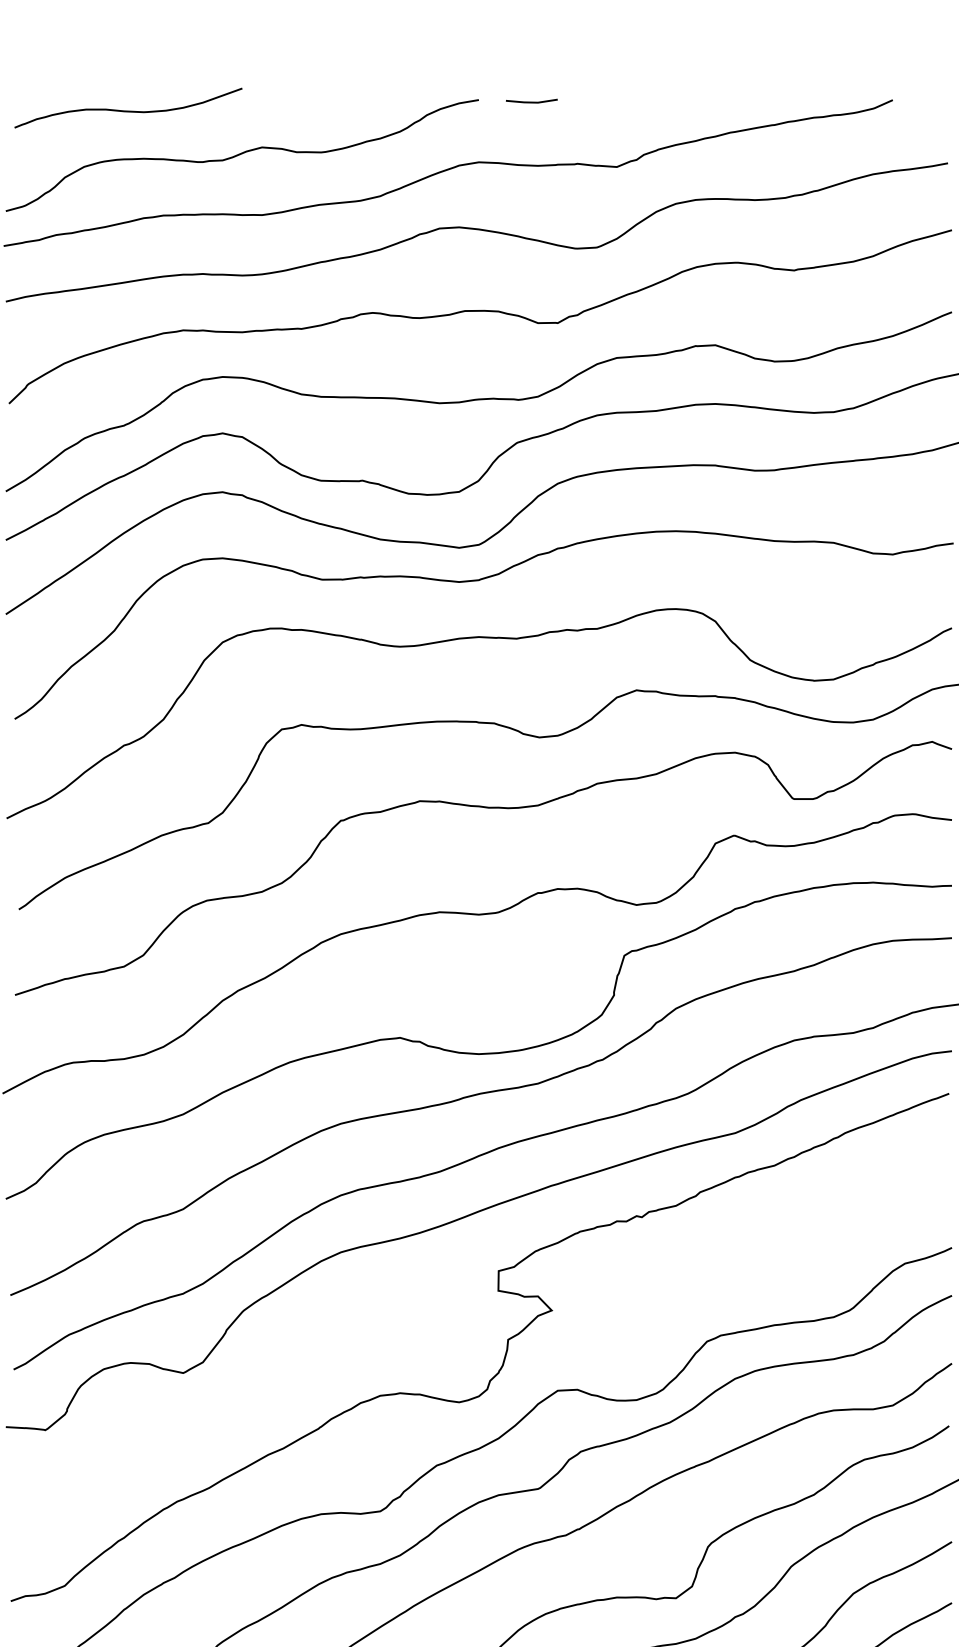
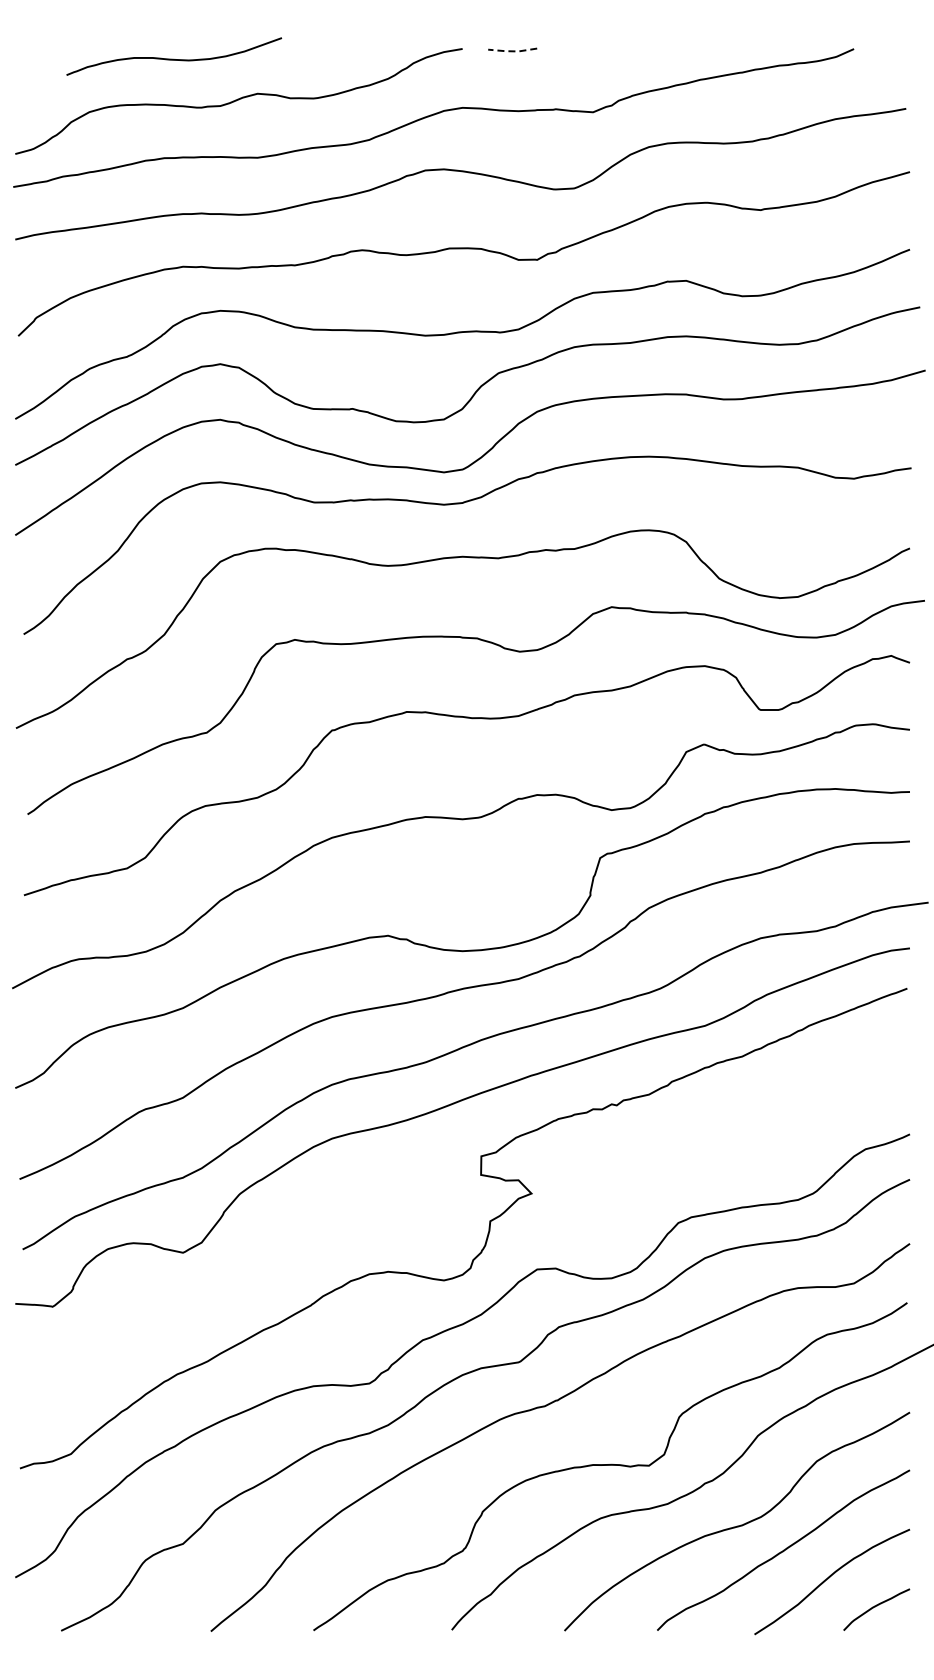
line: (530, 102) -> (511, 51), solid -> dashed
curve: (127, 110) -> (173, 58), moved

